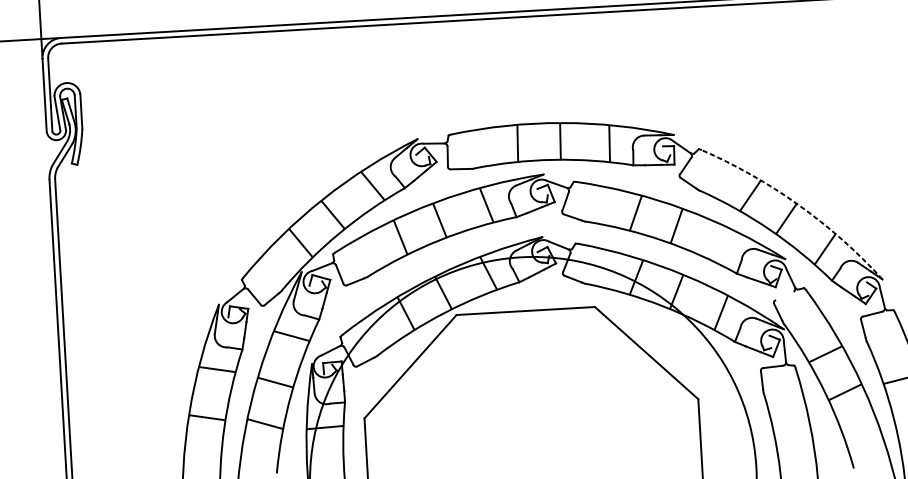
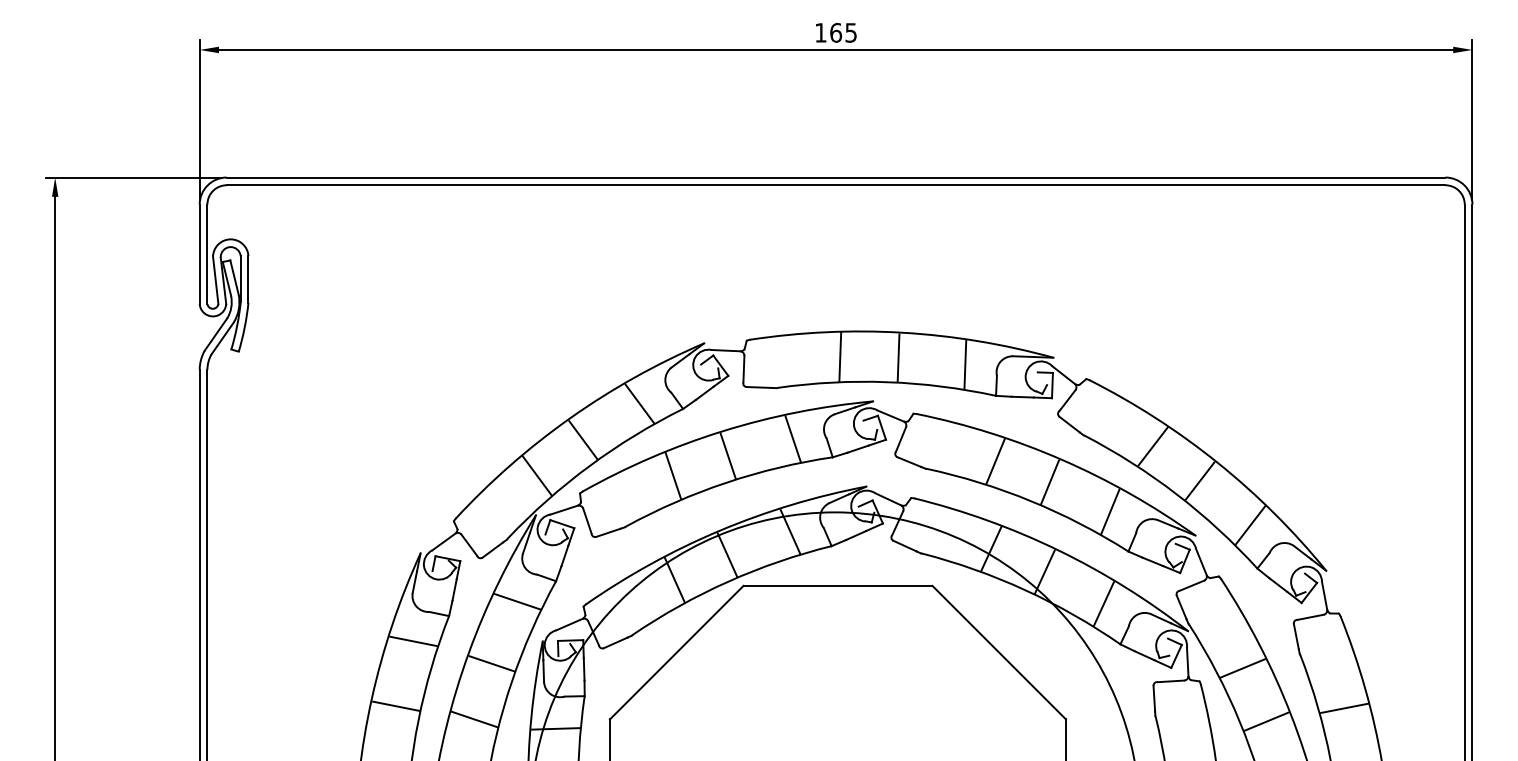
arc: (798, 204) -> (1217, 462), dashed -> solid
line: (722, 245) -> (1110, 511), added
line: (784, 295) -> (1191, 585), added

